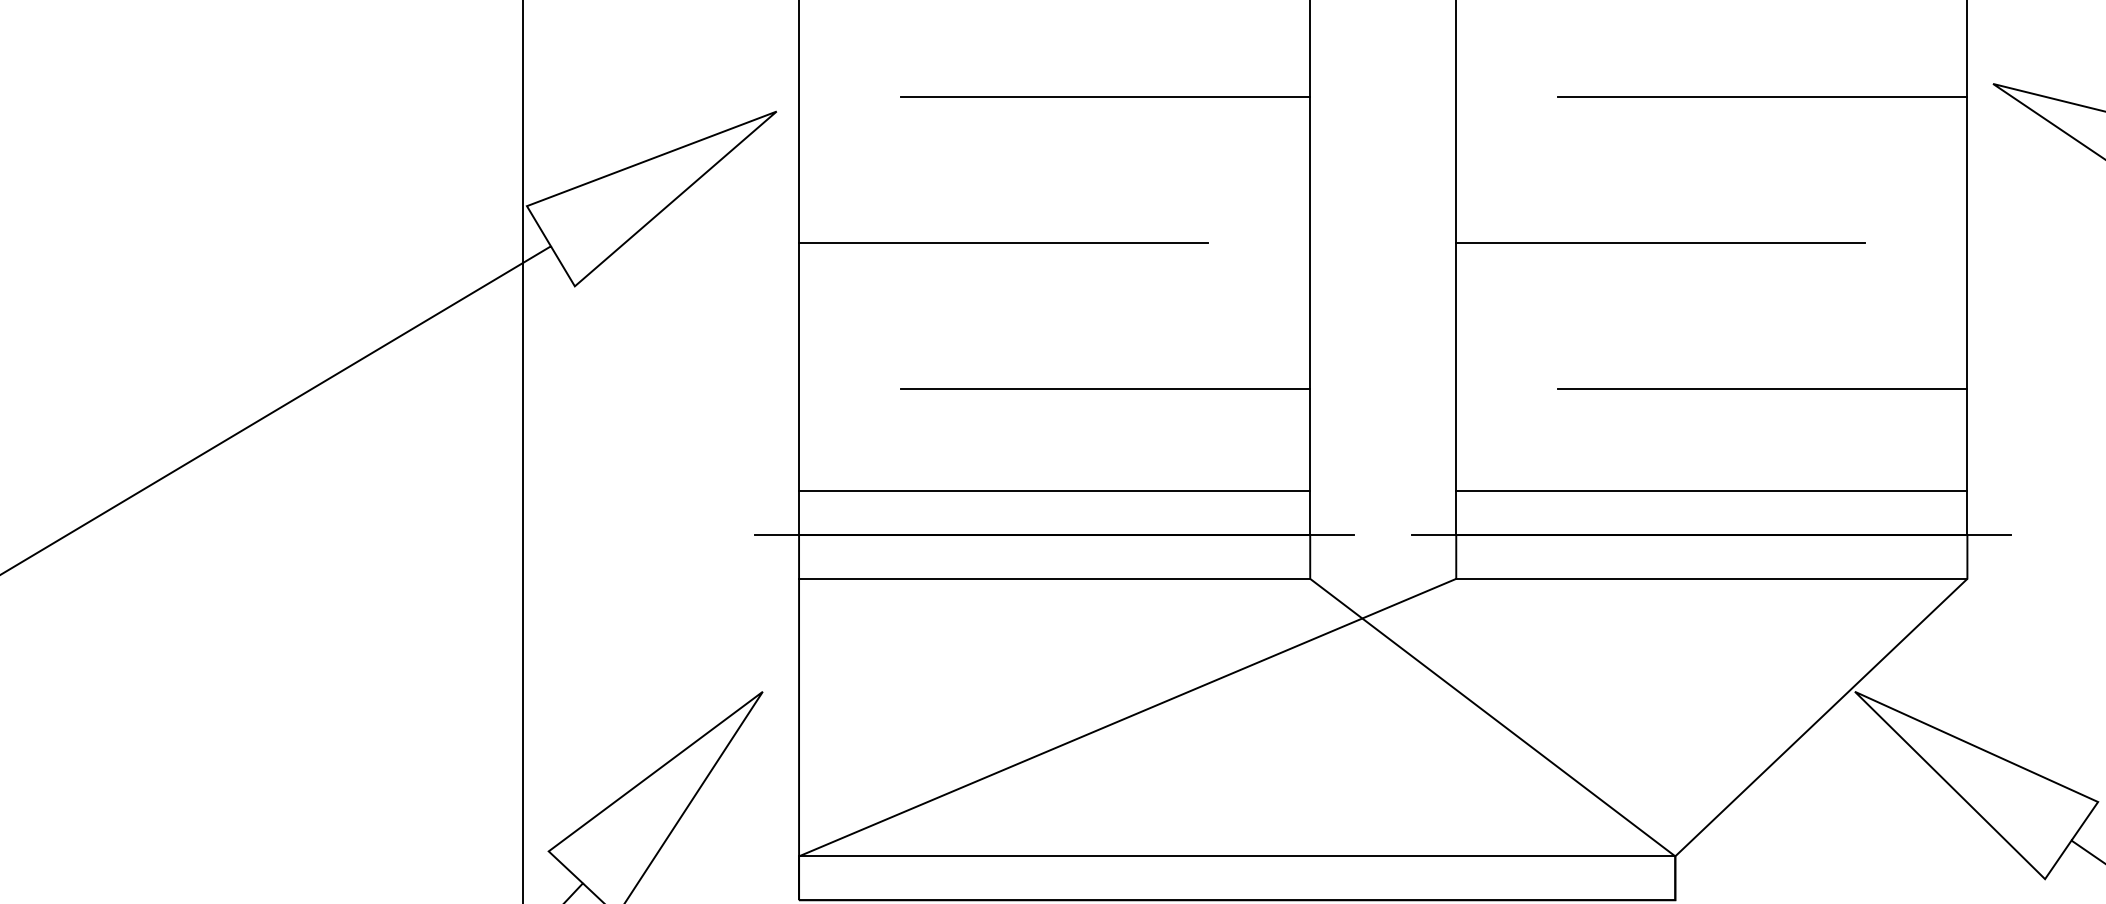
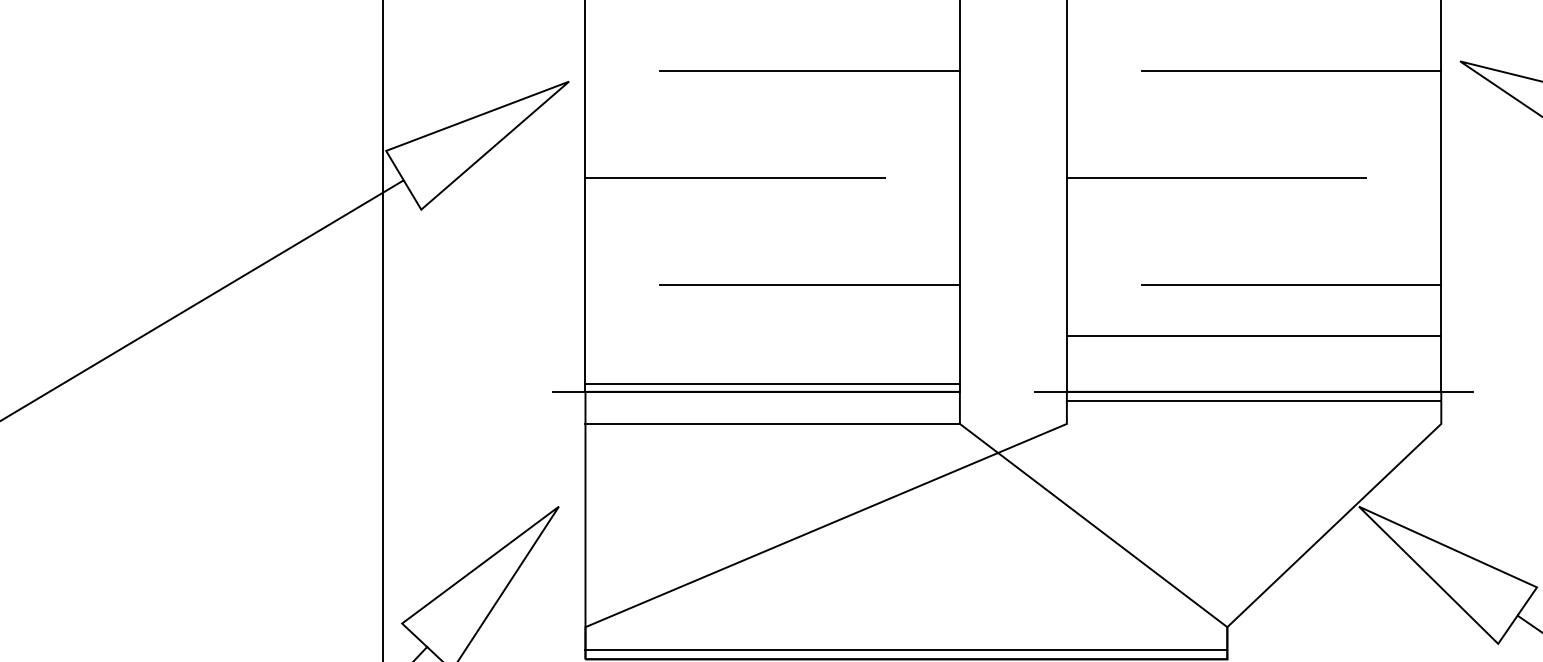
line: (1054, 491) -> (772, 384), moved
line: (1711, 491) -> (1253, 336), moved
line: (1332, 535) -> (976, 392), removed
line: (1711, 578) -> (1253, 400), moved
line: (1237, 856) -> (906, 650), moved

